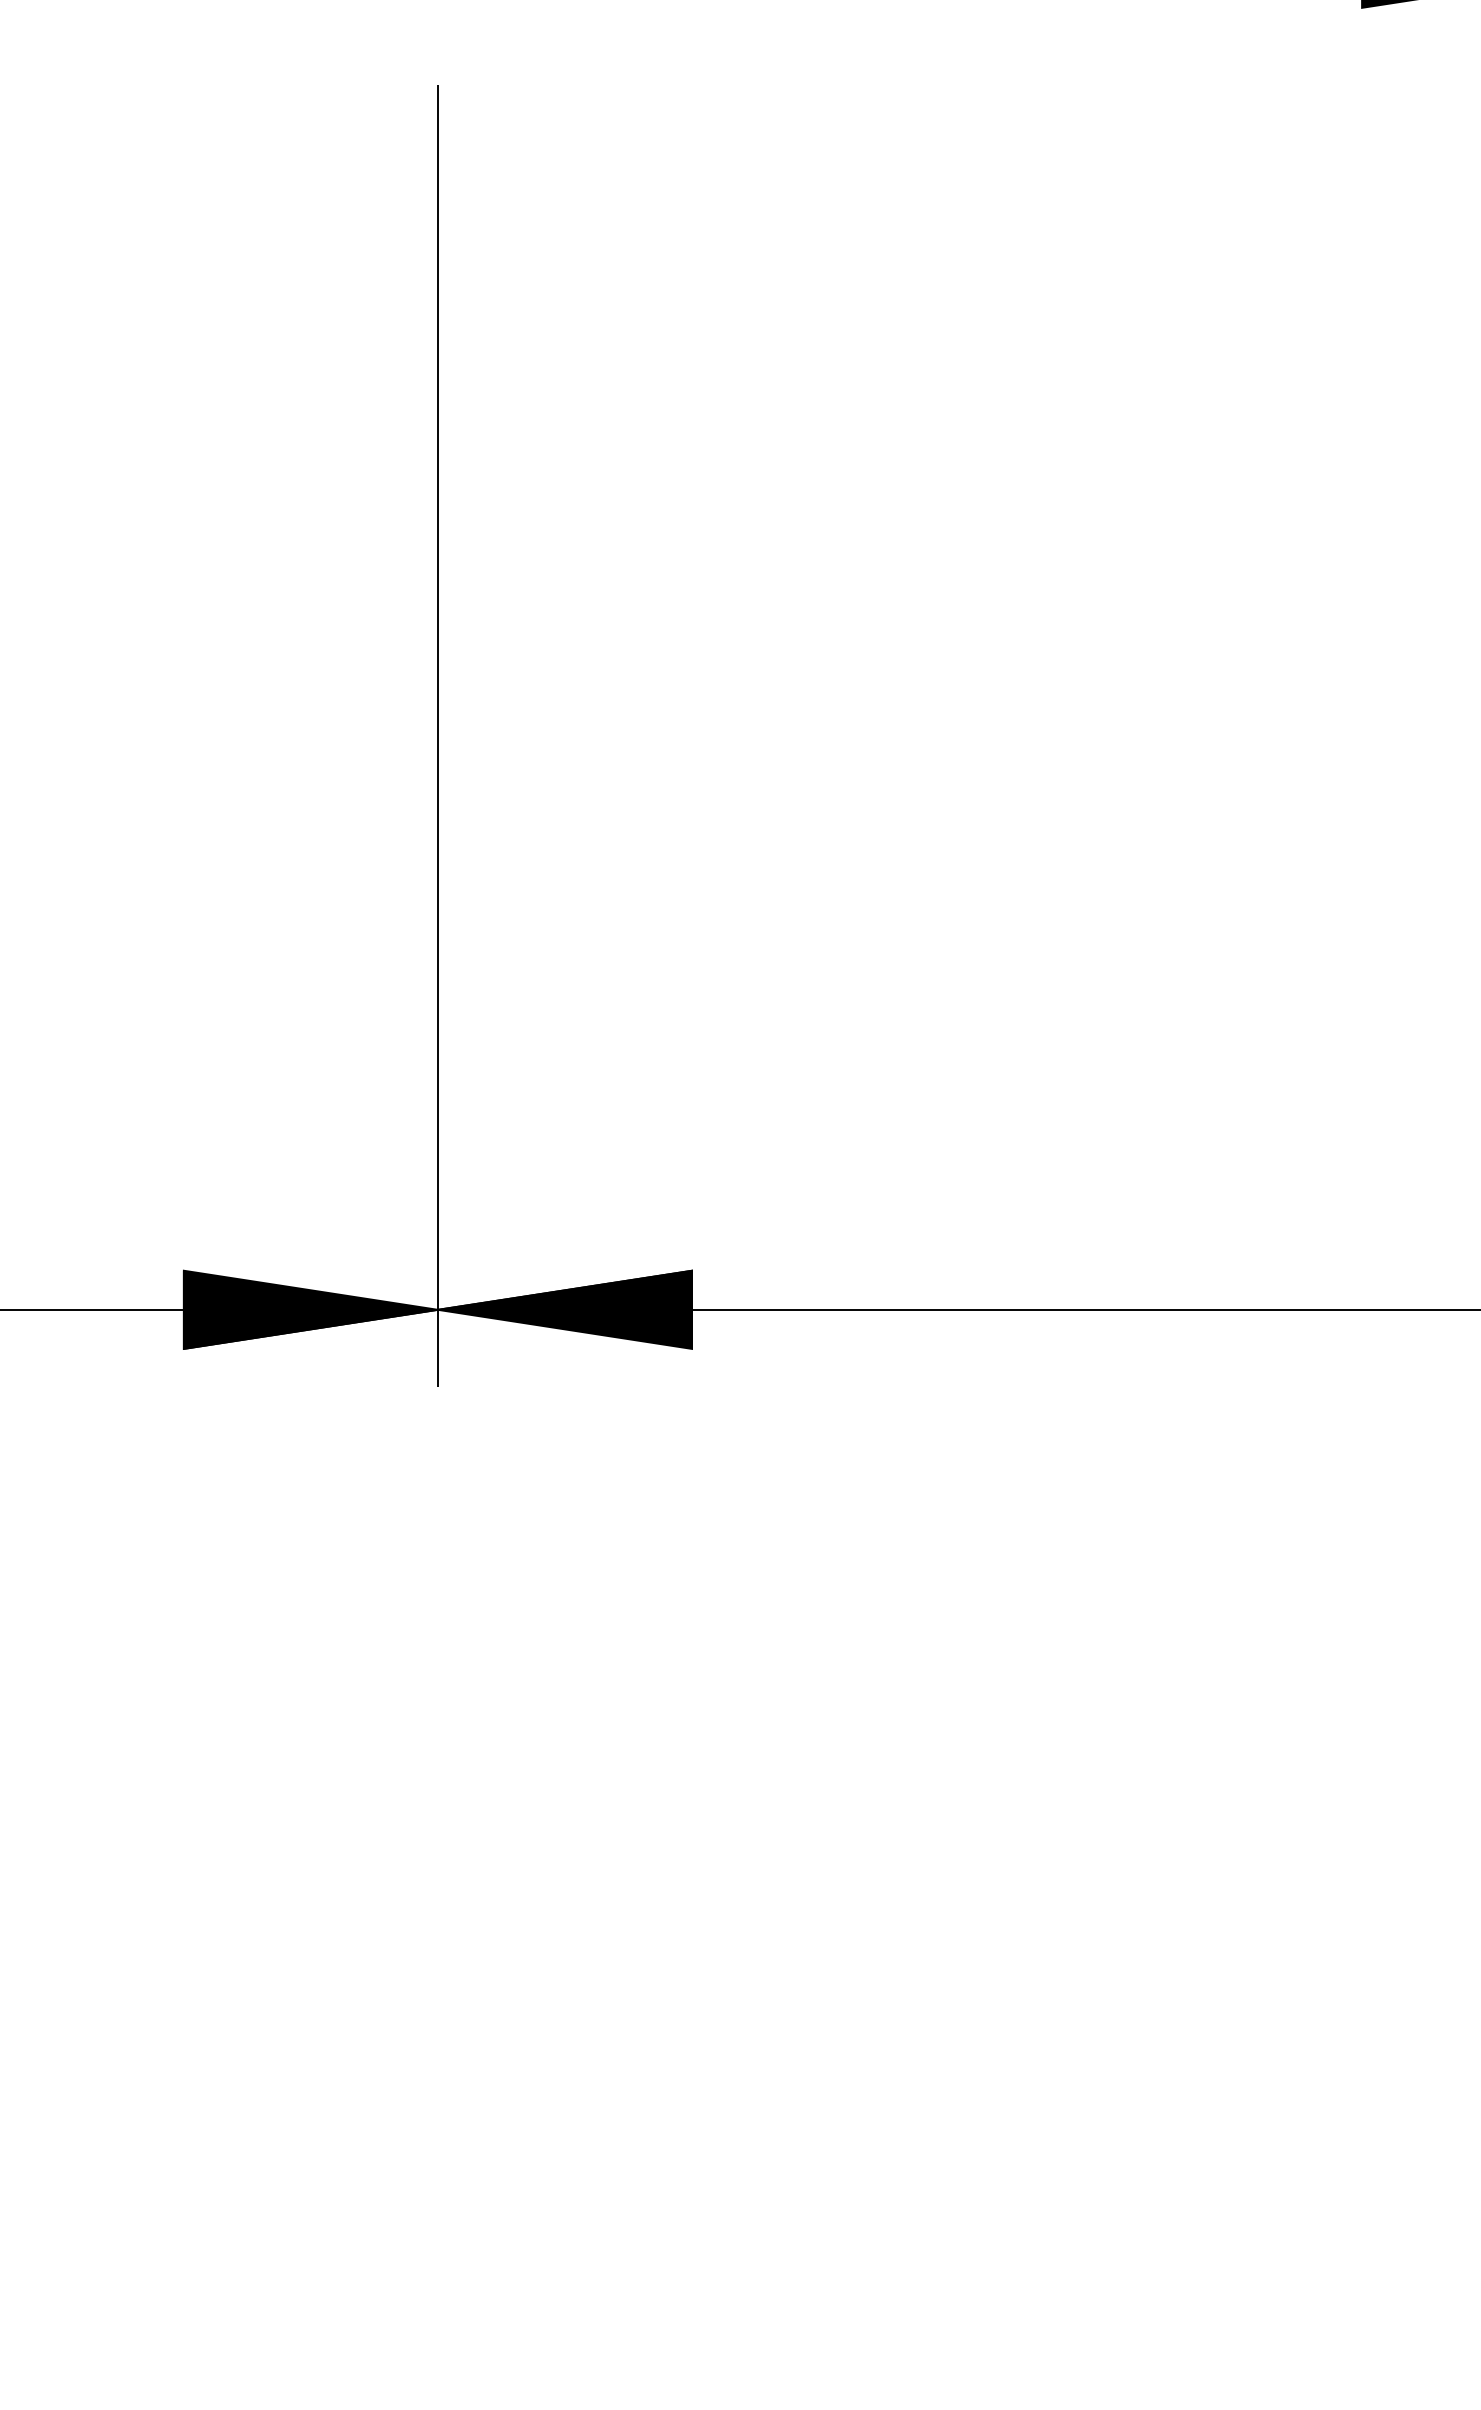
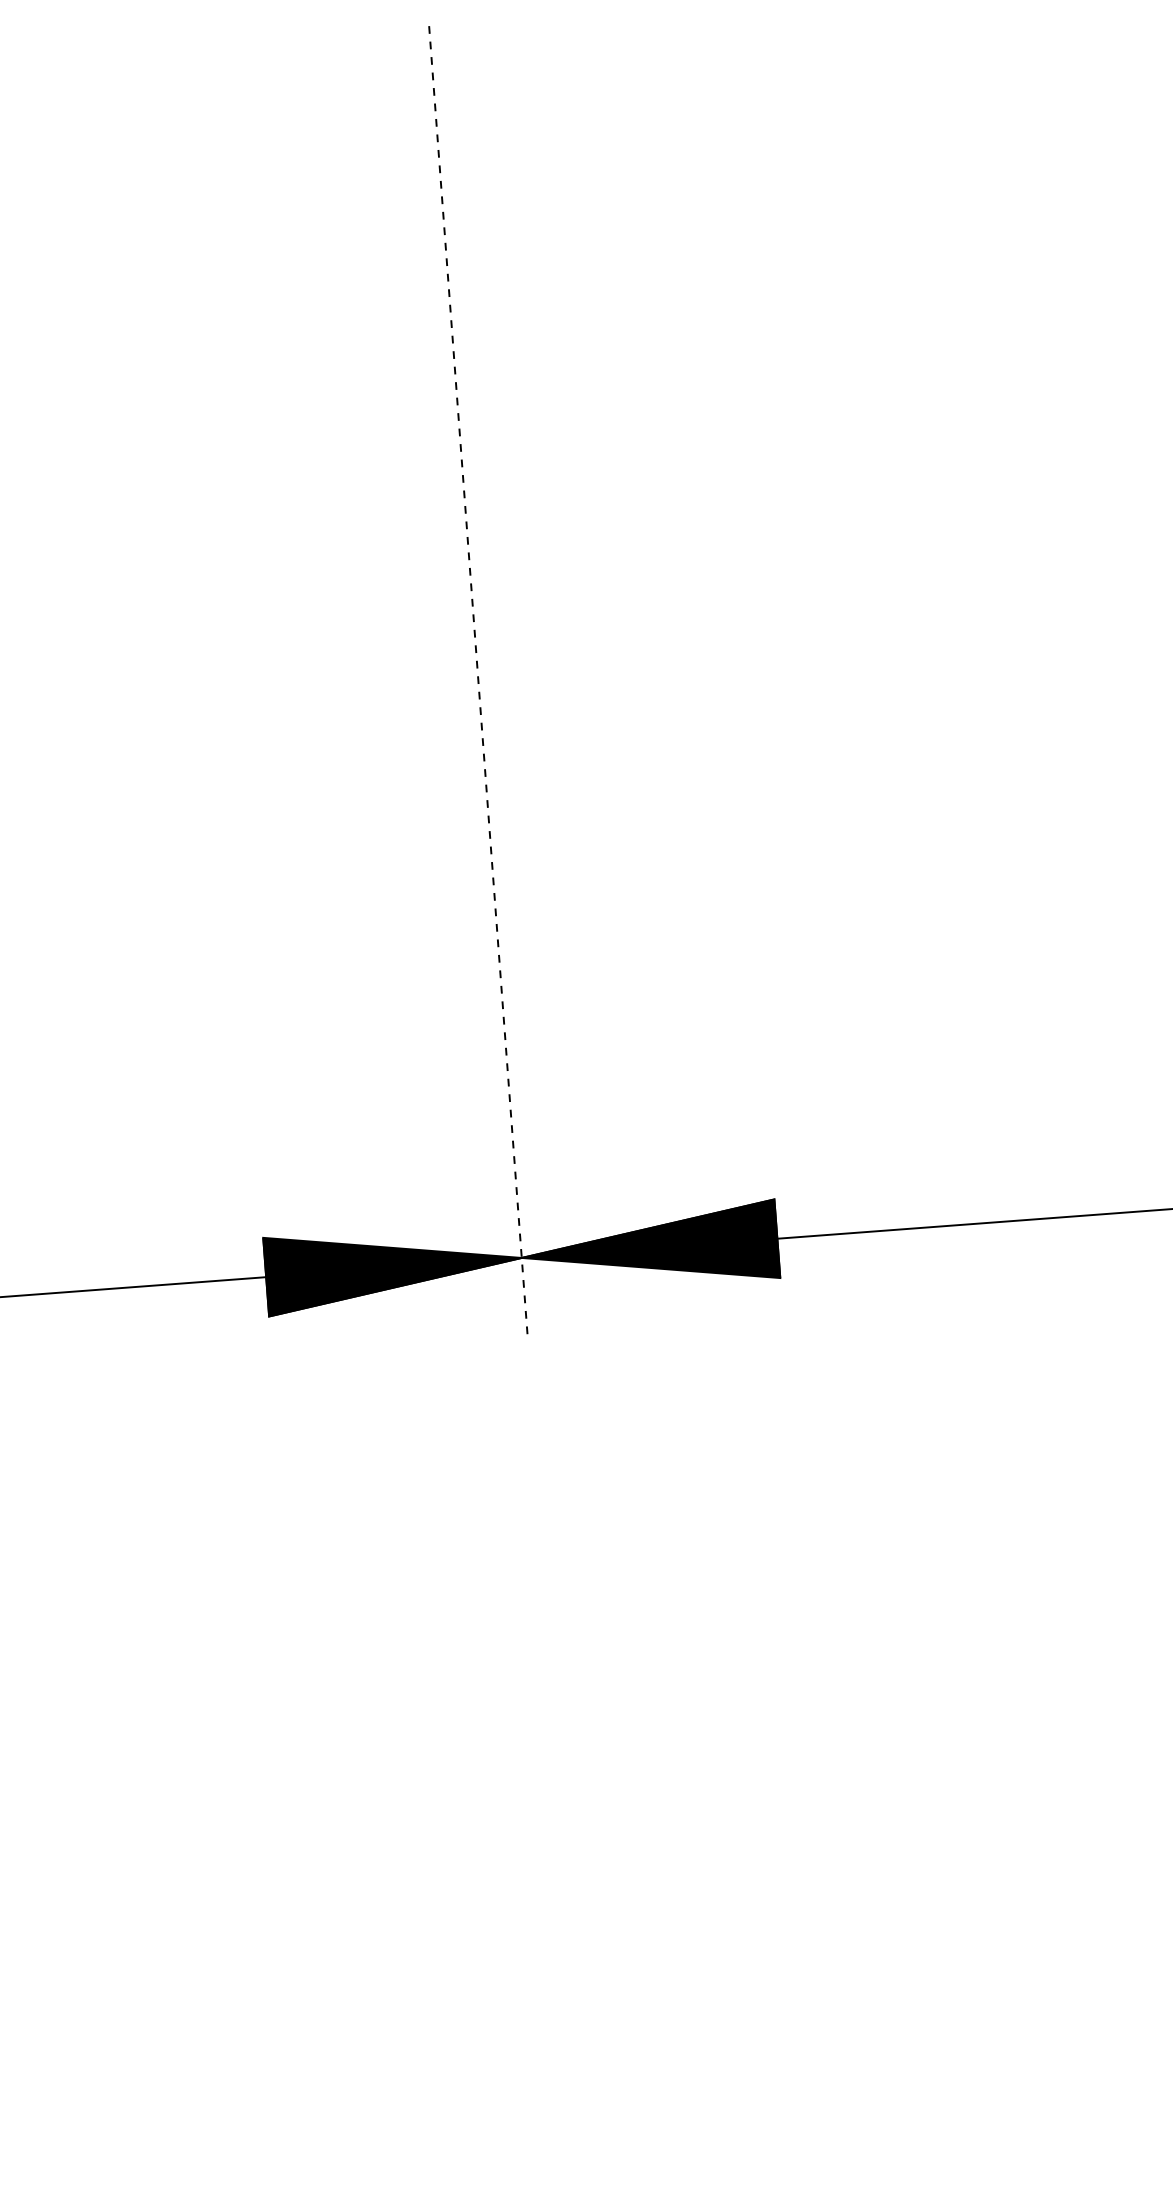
line: (437, 736) -> (477, 681), solid -> dashed

